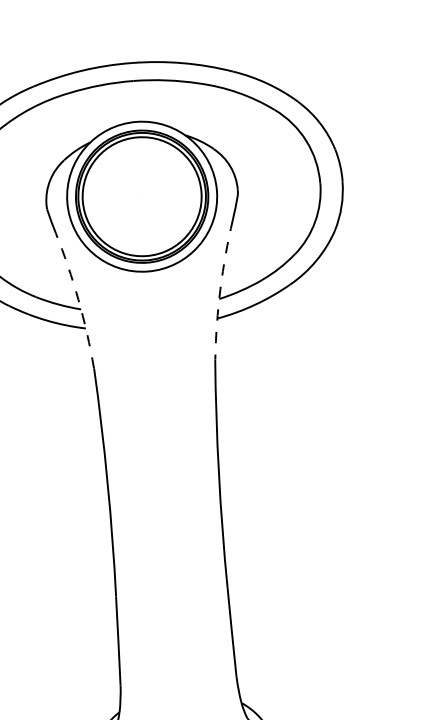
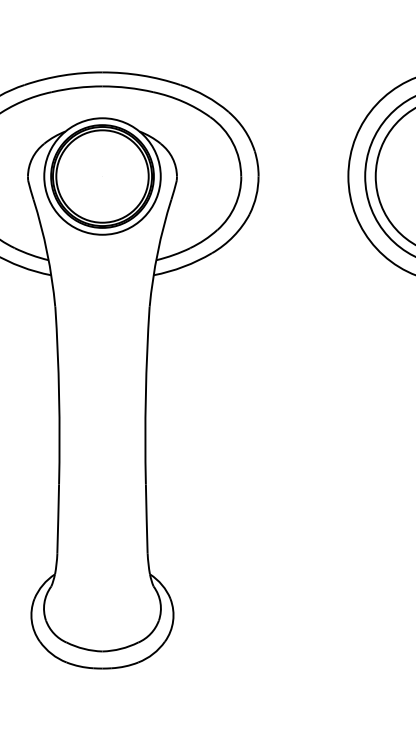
arc: (220, 288) -> (157, 252), dashed -> solid
arc: (78, 299) -> (47, 252), dashed -> solid

